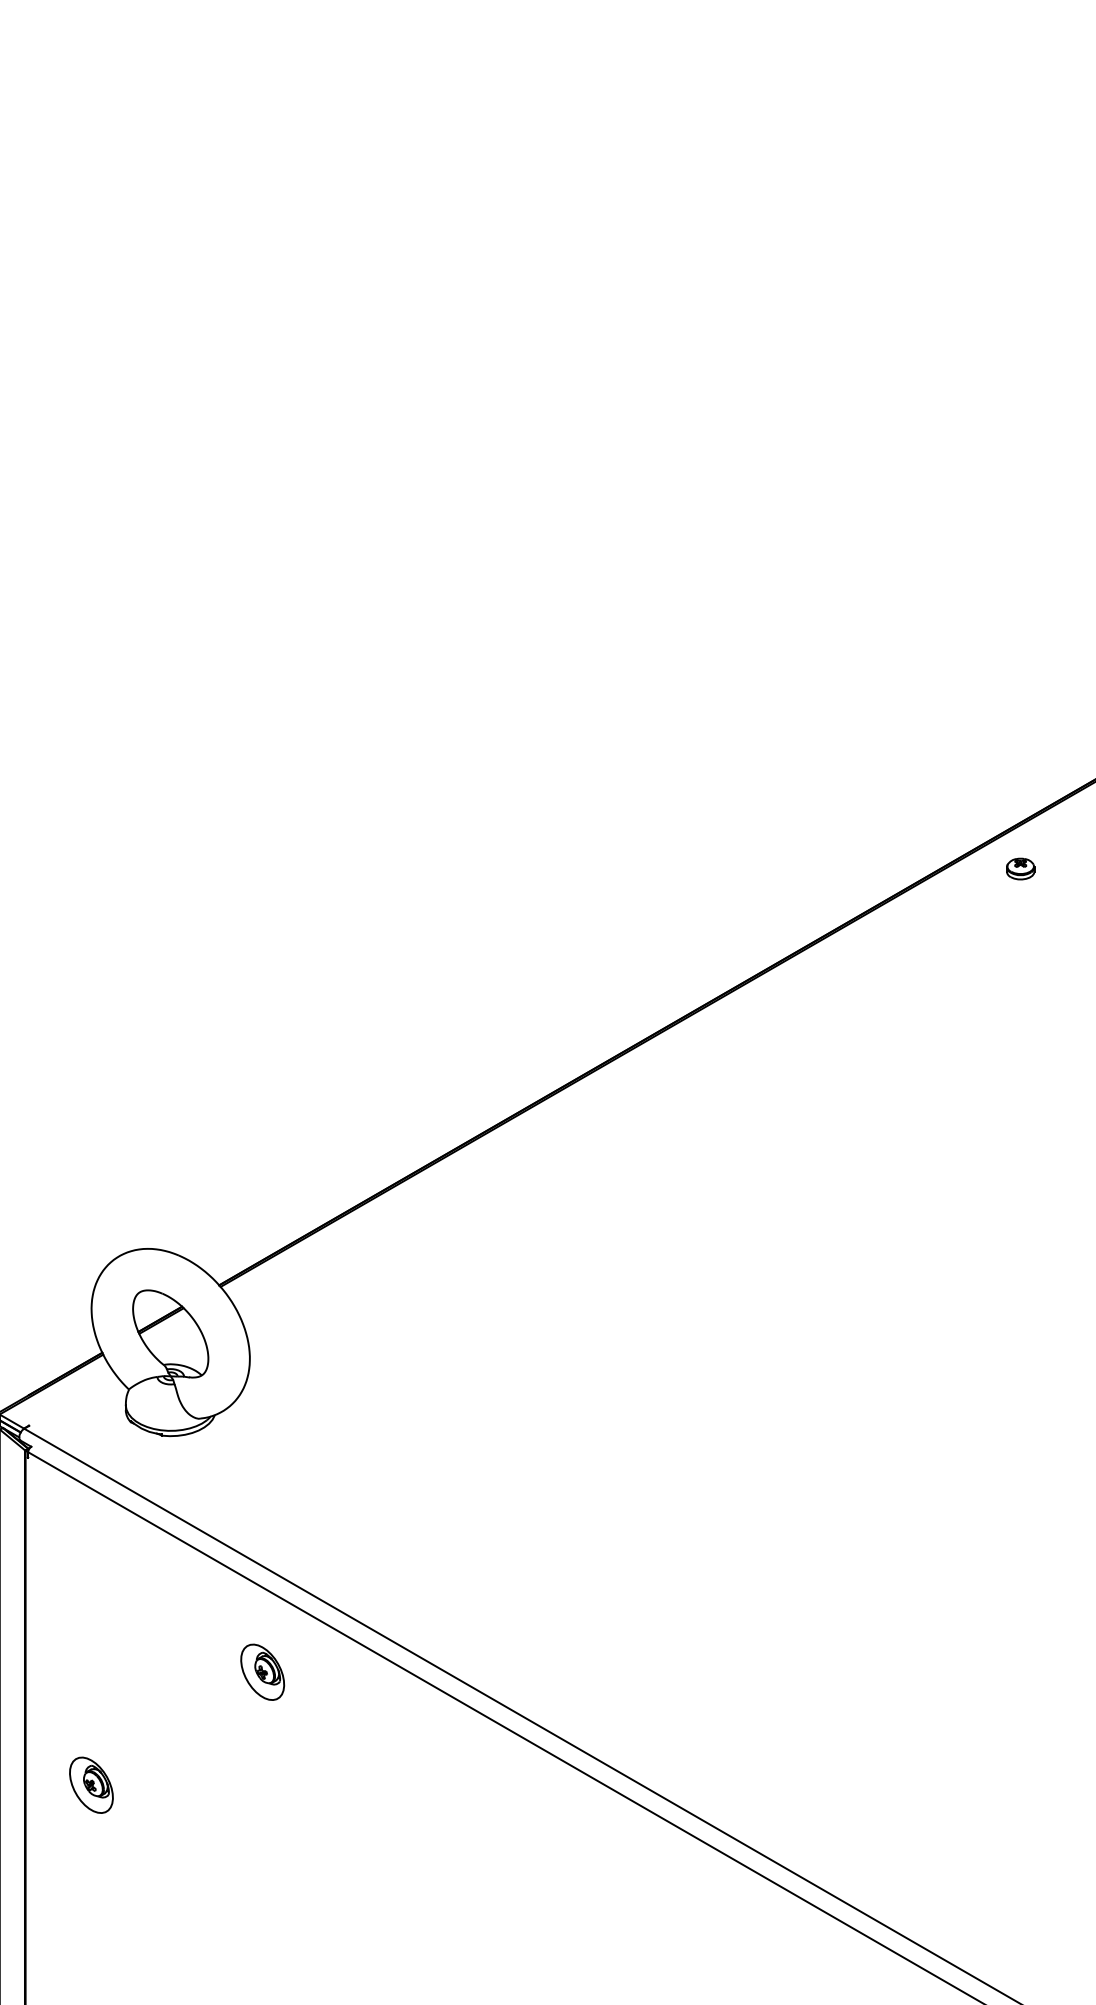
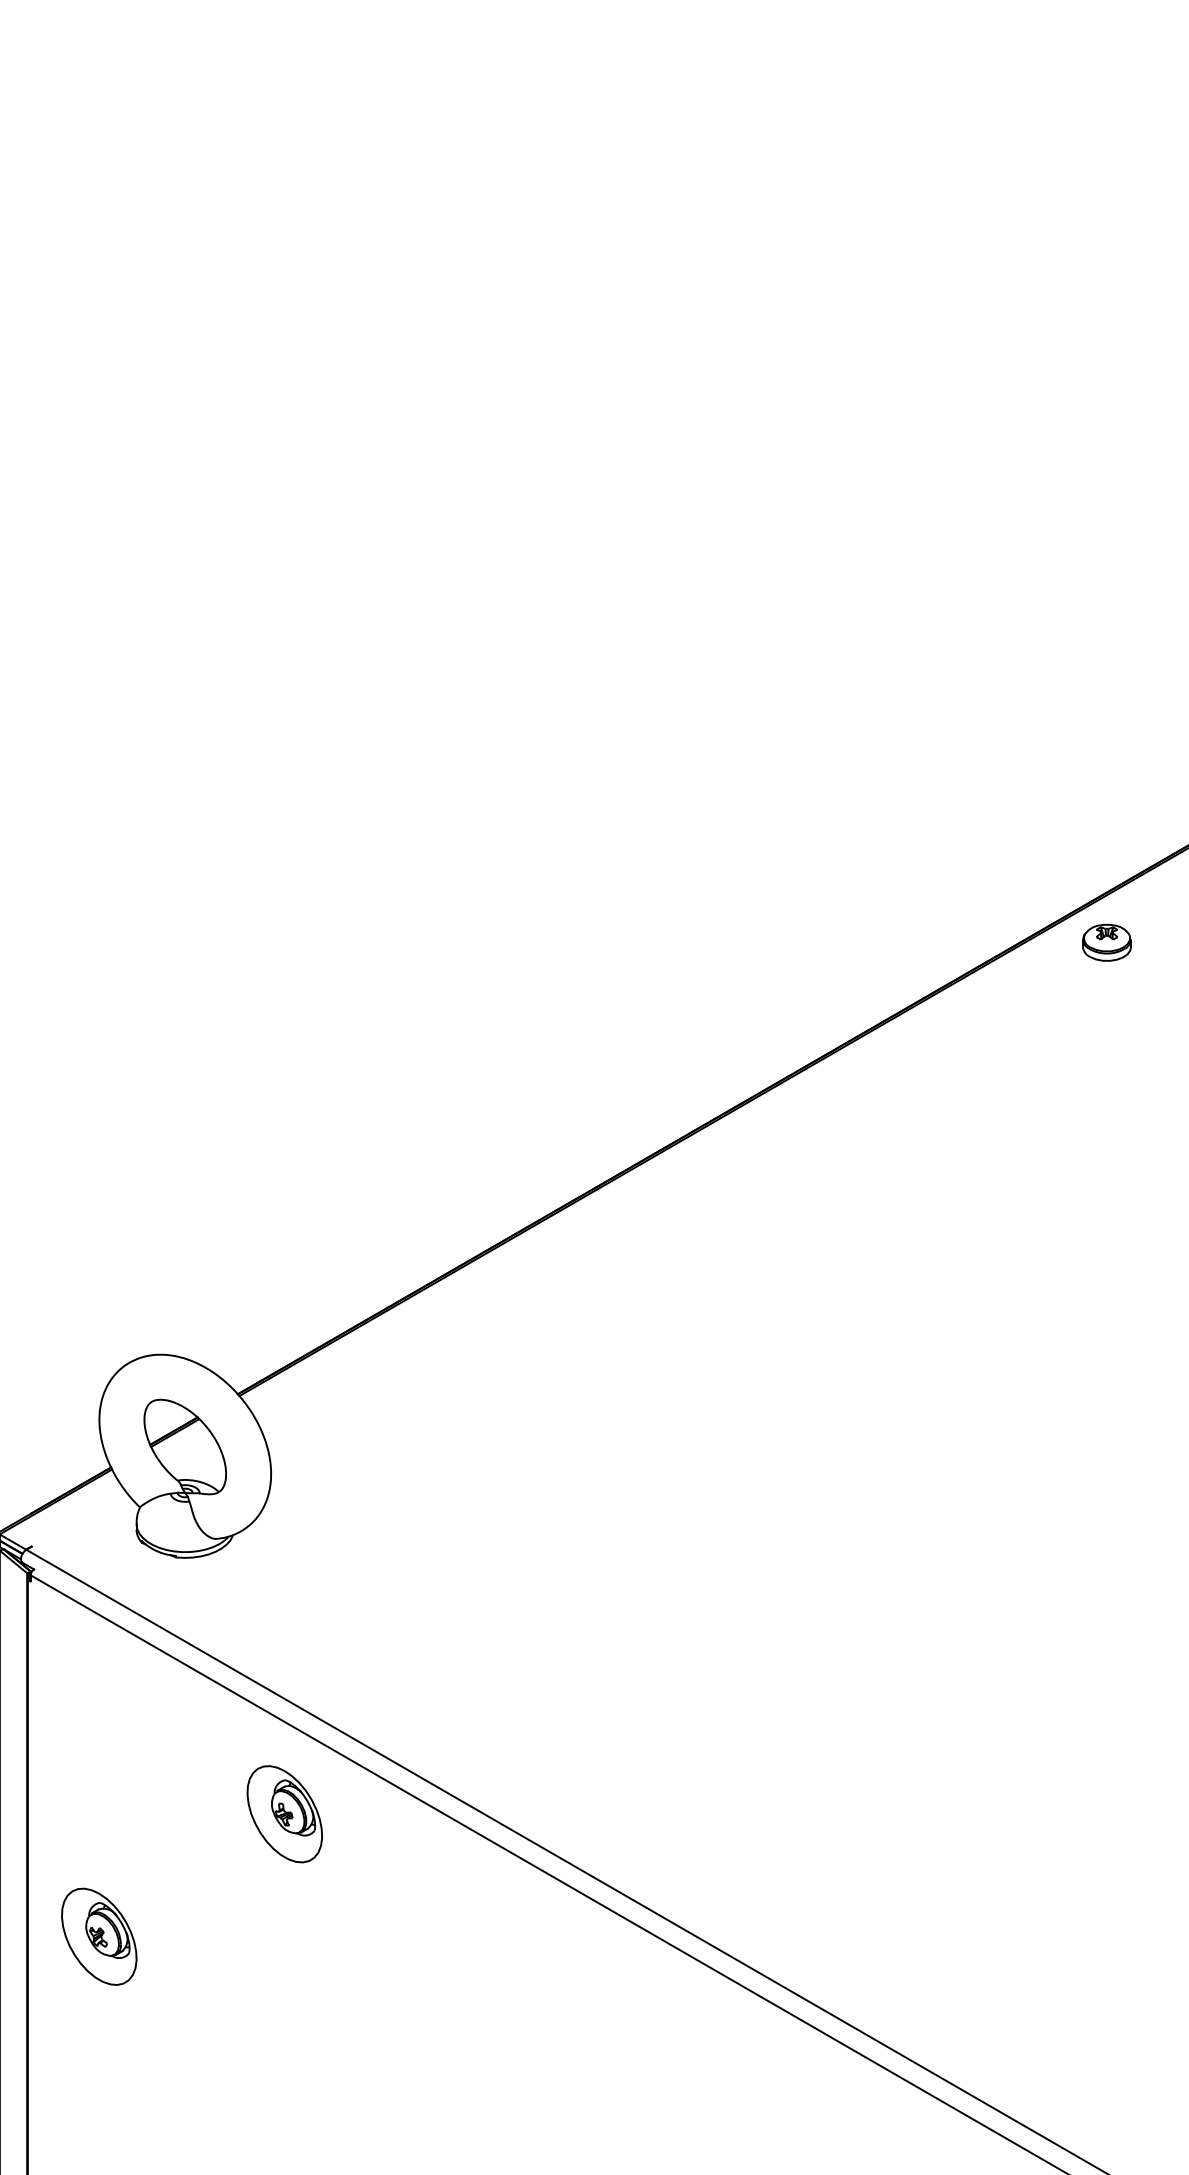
part: (1020, 868) -> (1107, 942), size x1.6
part: (262, 1671) -> (284, 1813), size x1.6
part: (91, 1784) -> (99, 1935), size x1.6

